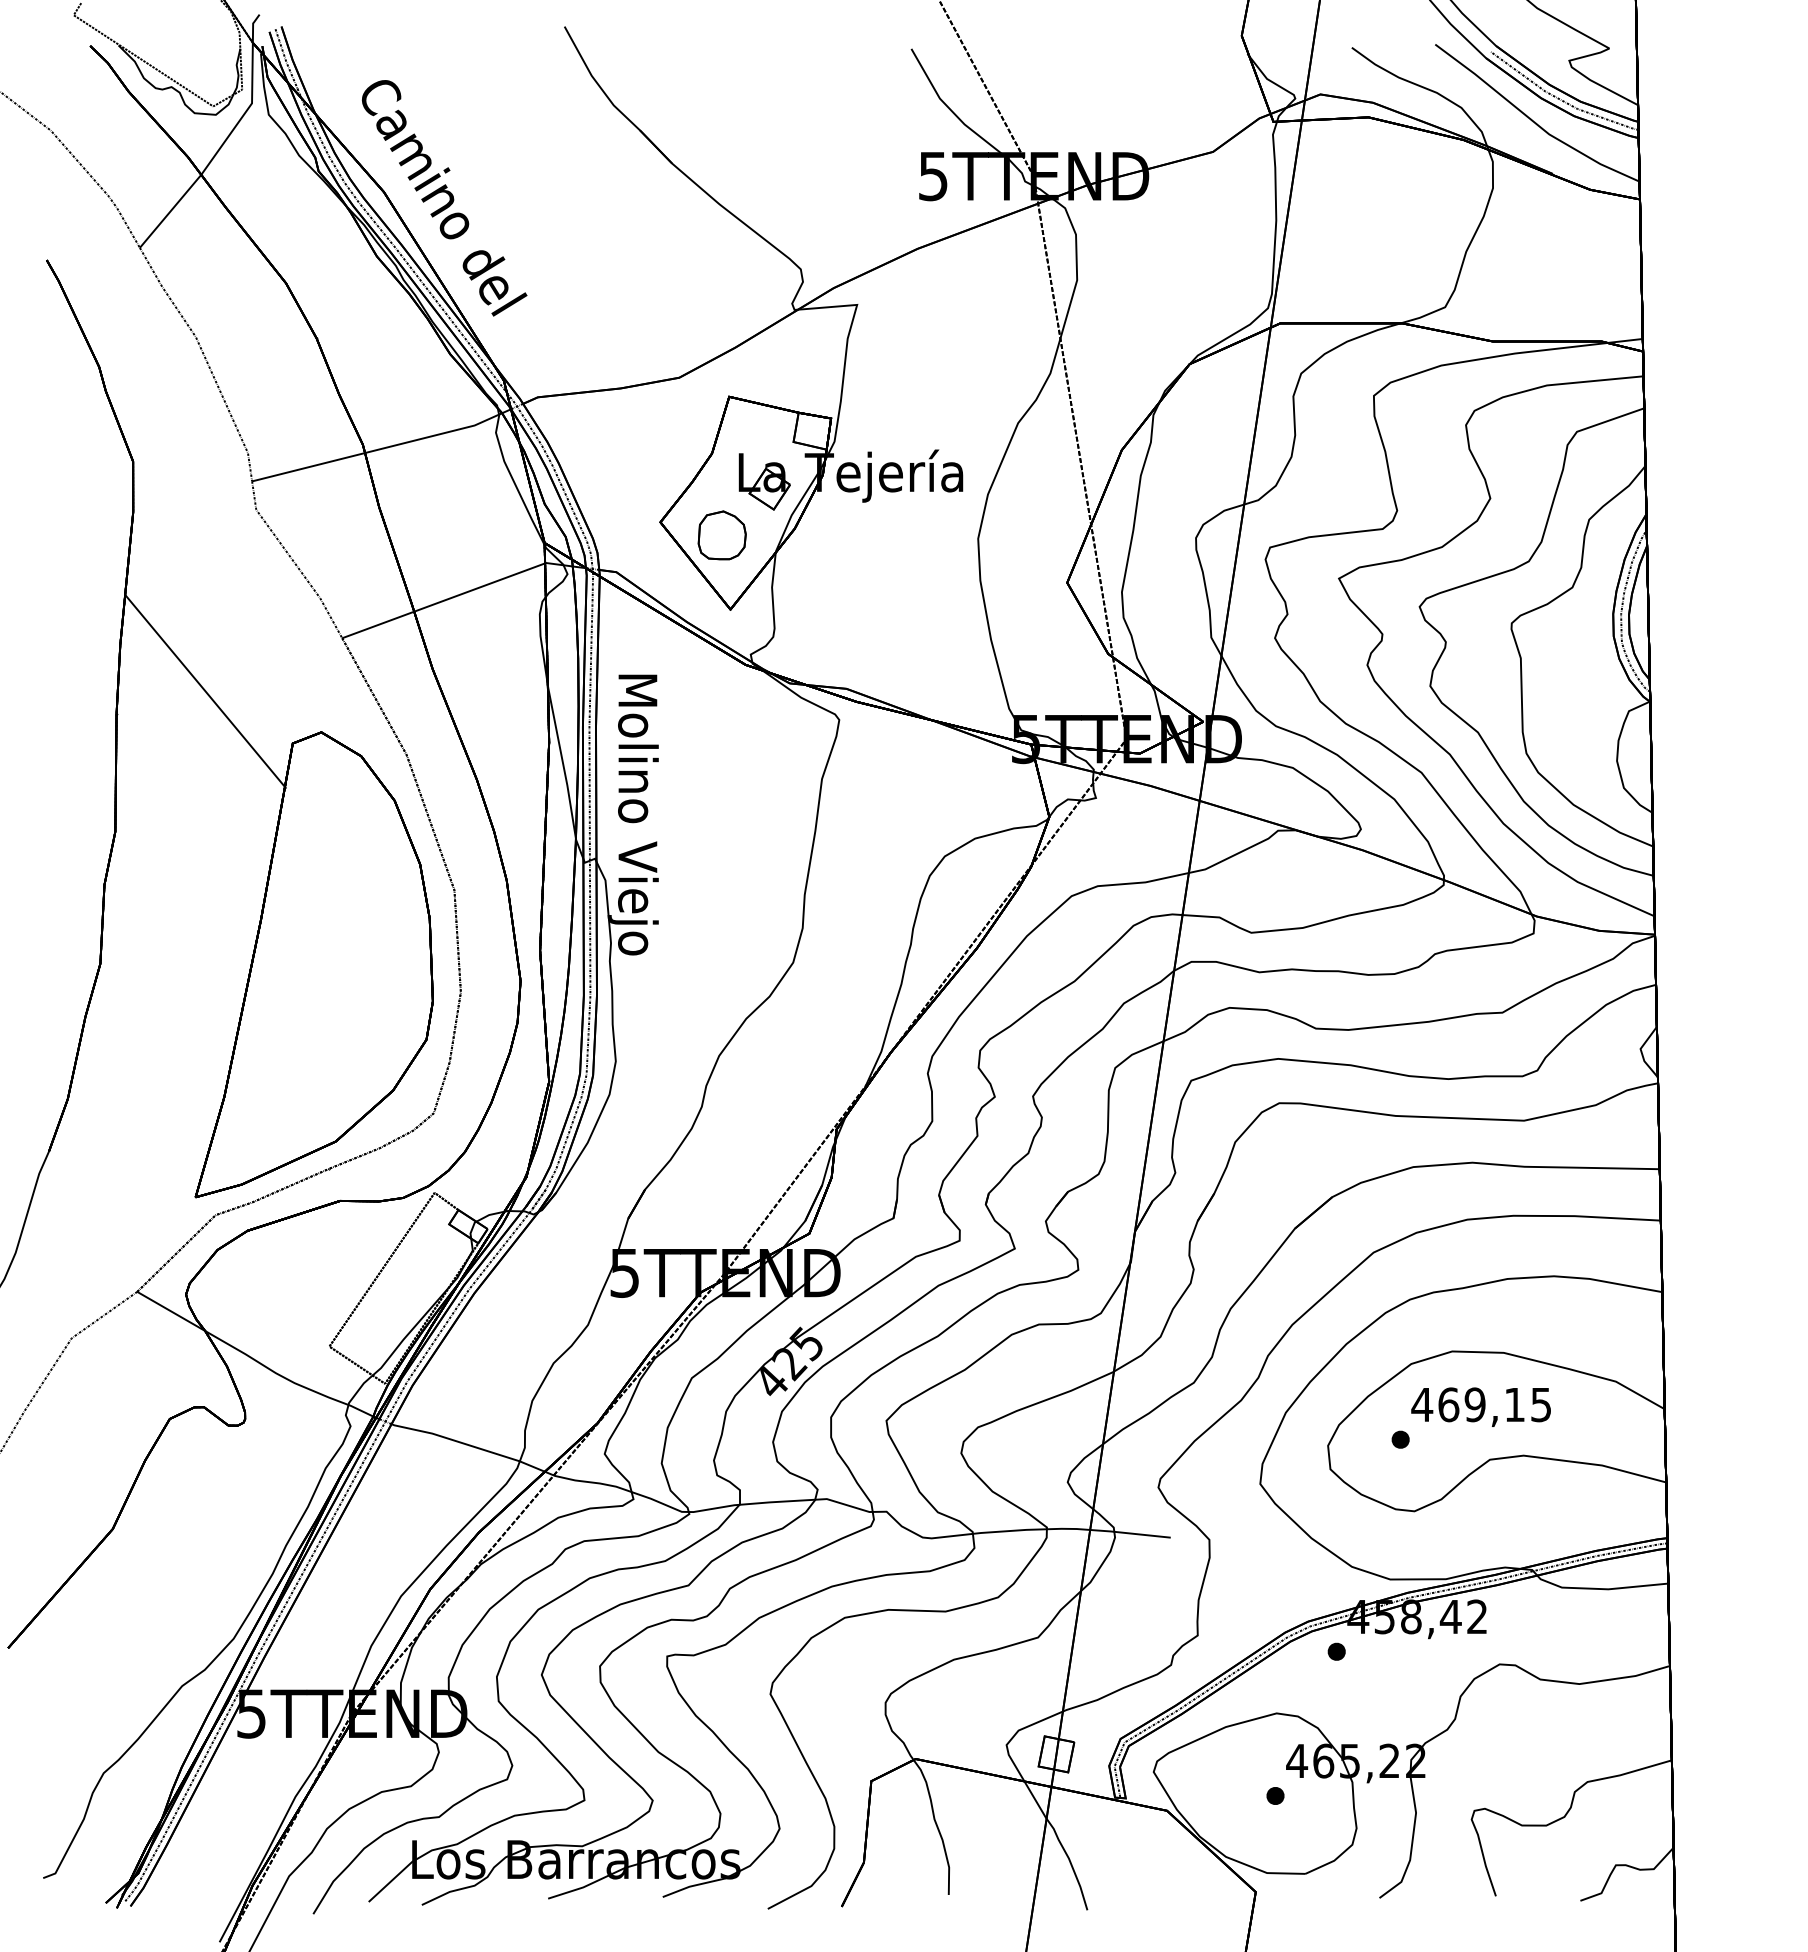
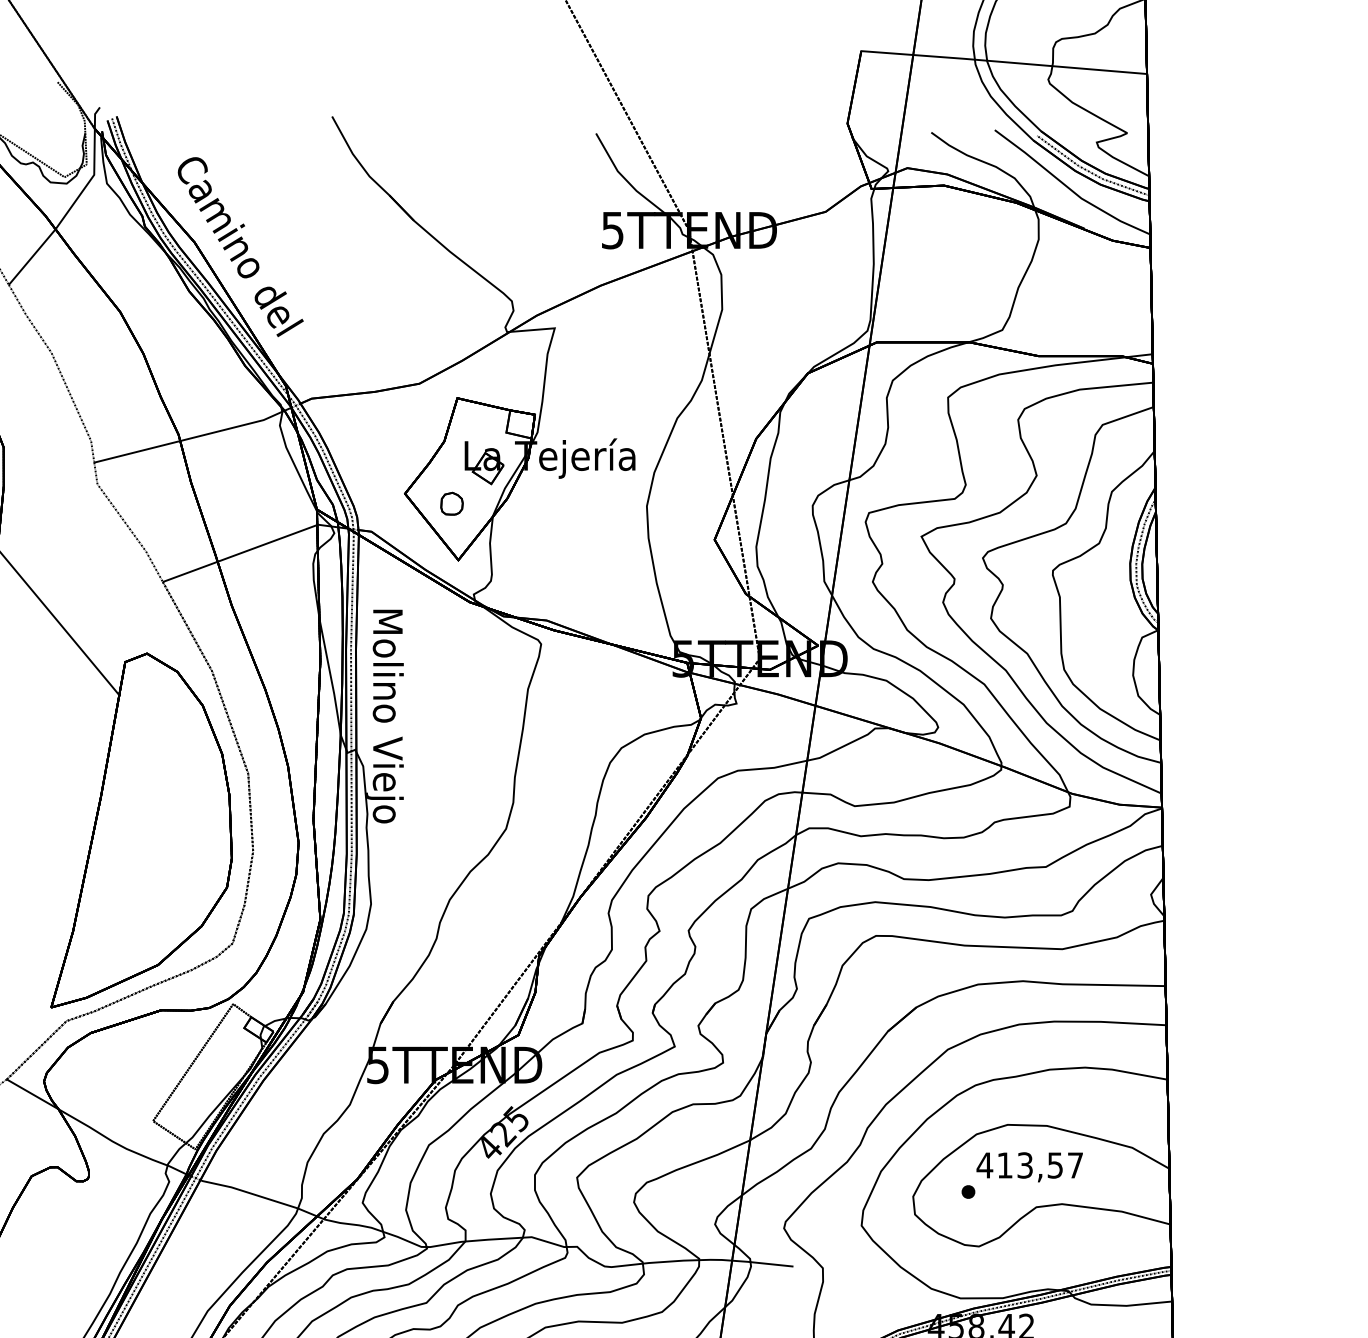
part: (721, 535) -> (451, 503), size x0.6
text: (1494, 1404) -> (1039, 1165), 469,15 -> 413,57

